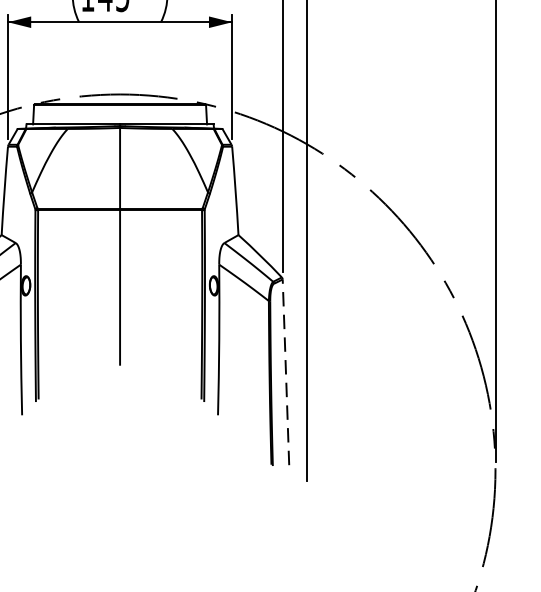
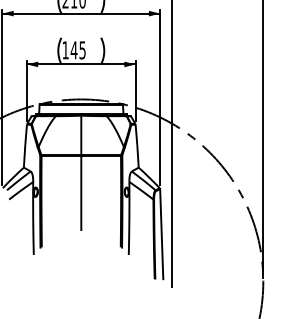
line: (285, 370) -> (161, 233), dashed -> solid

